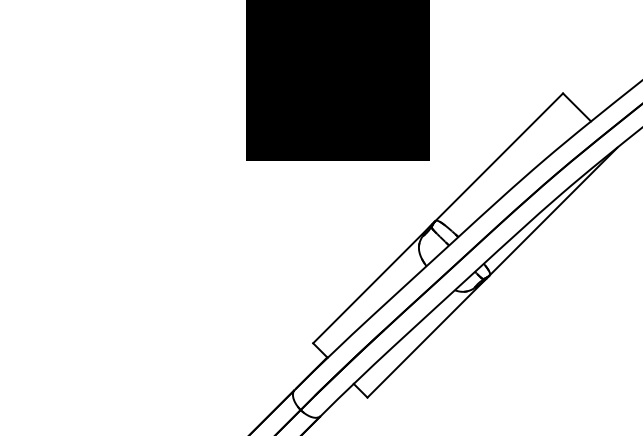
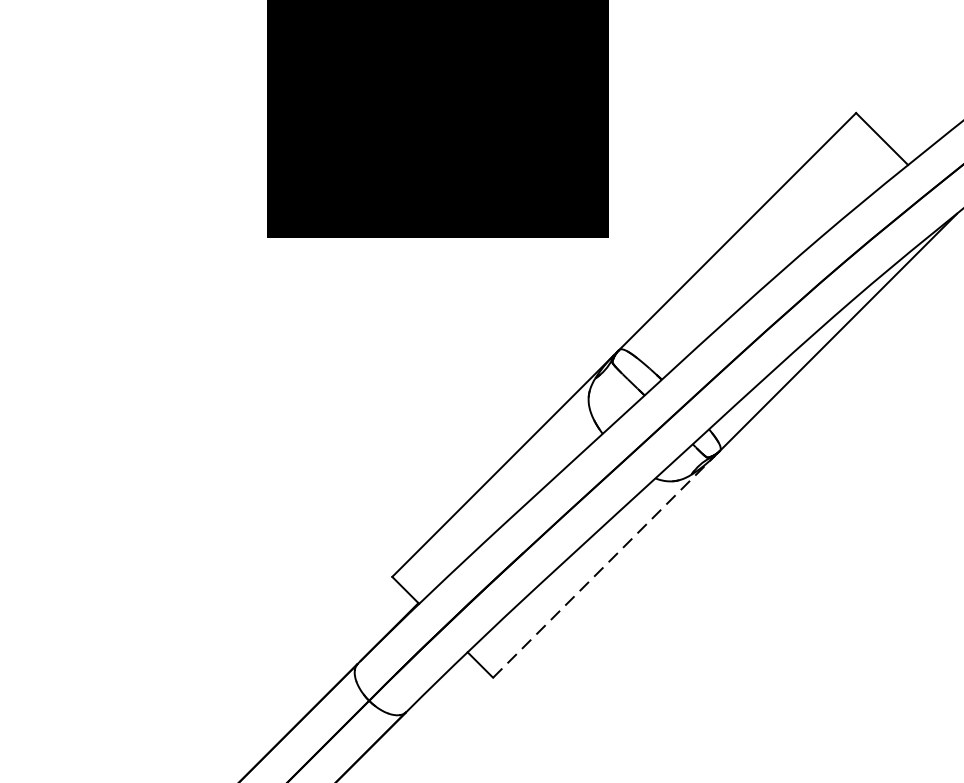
line: (427, 337) -> (604, 566), solid -> dashed

